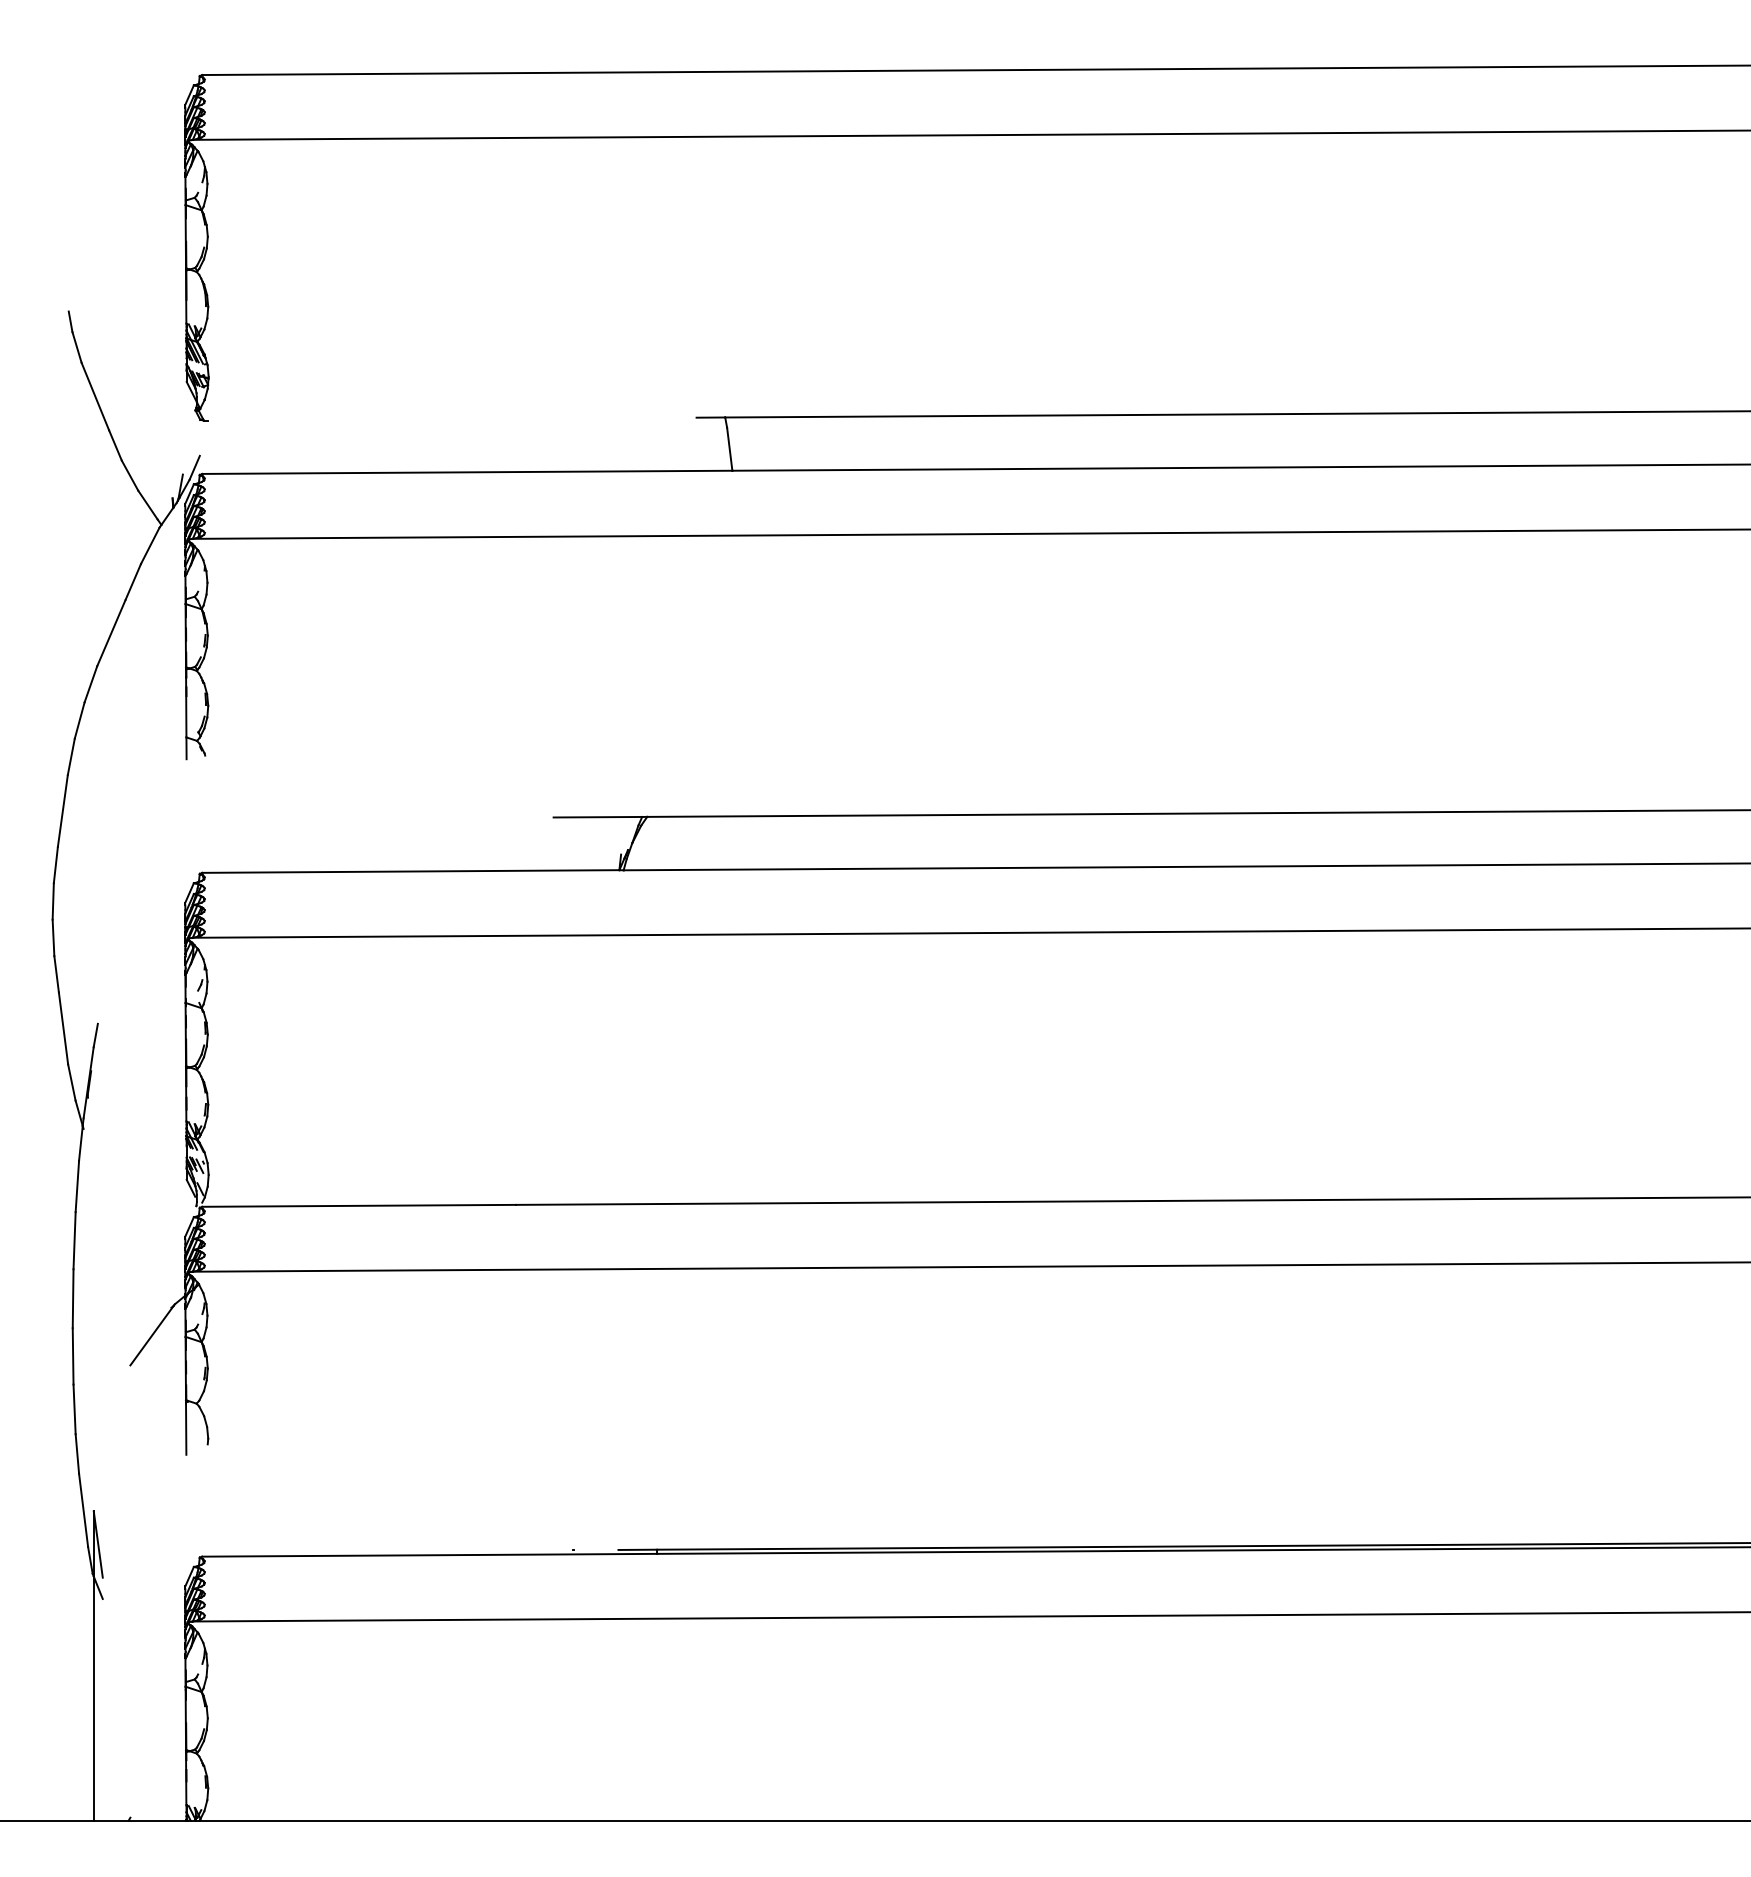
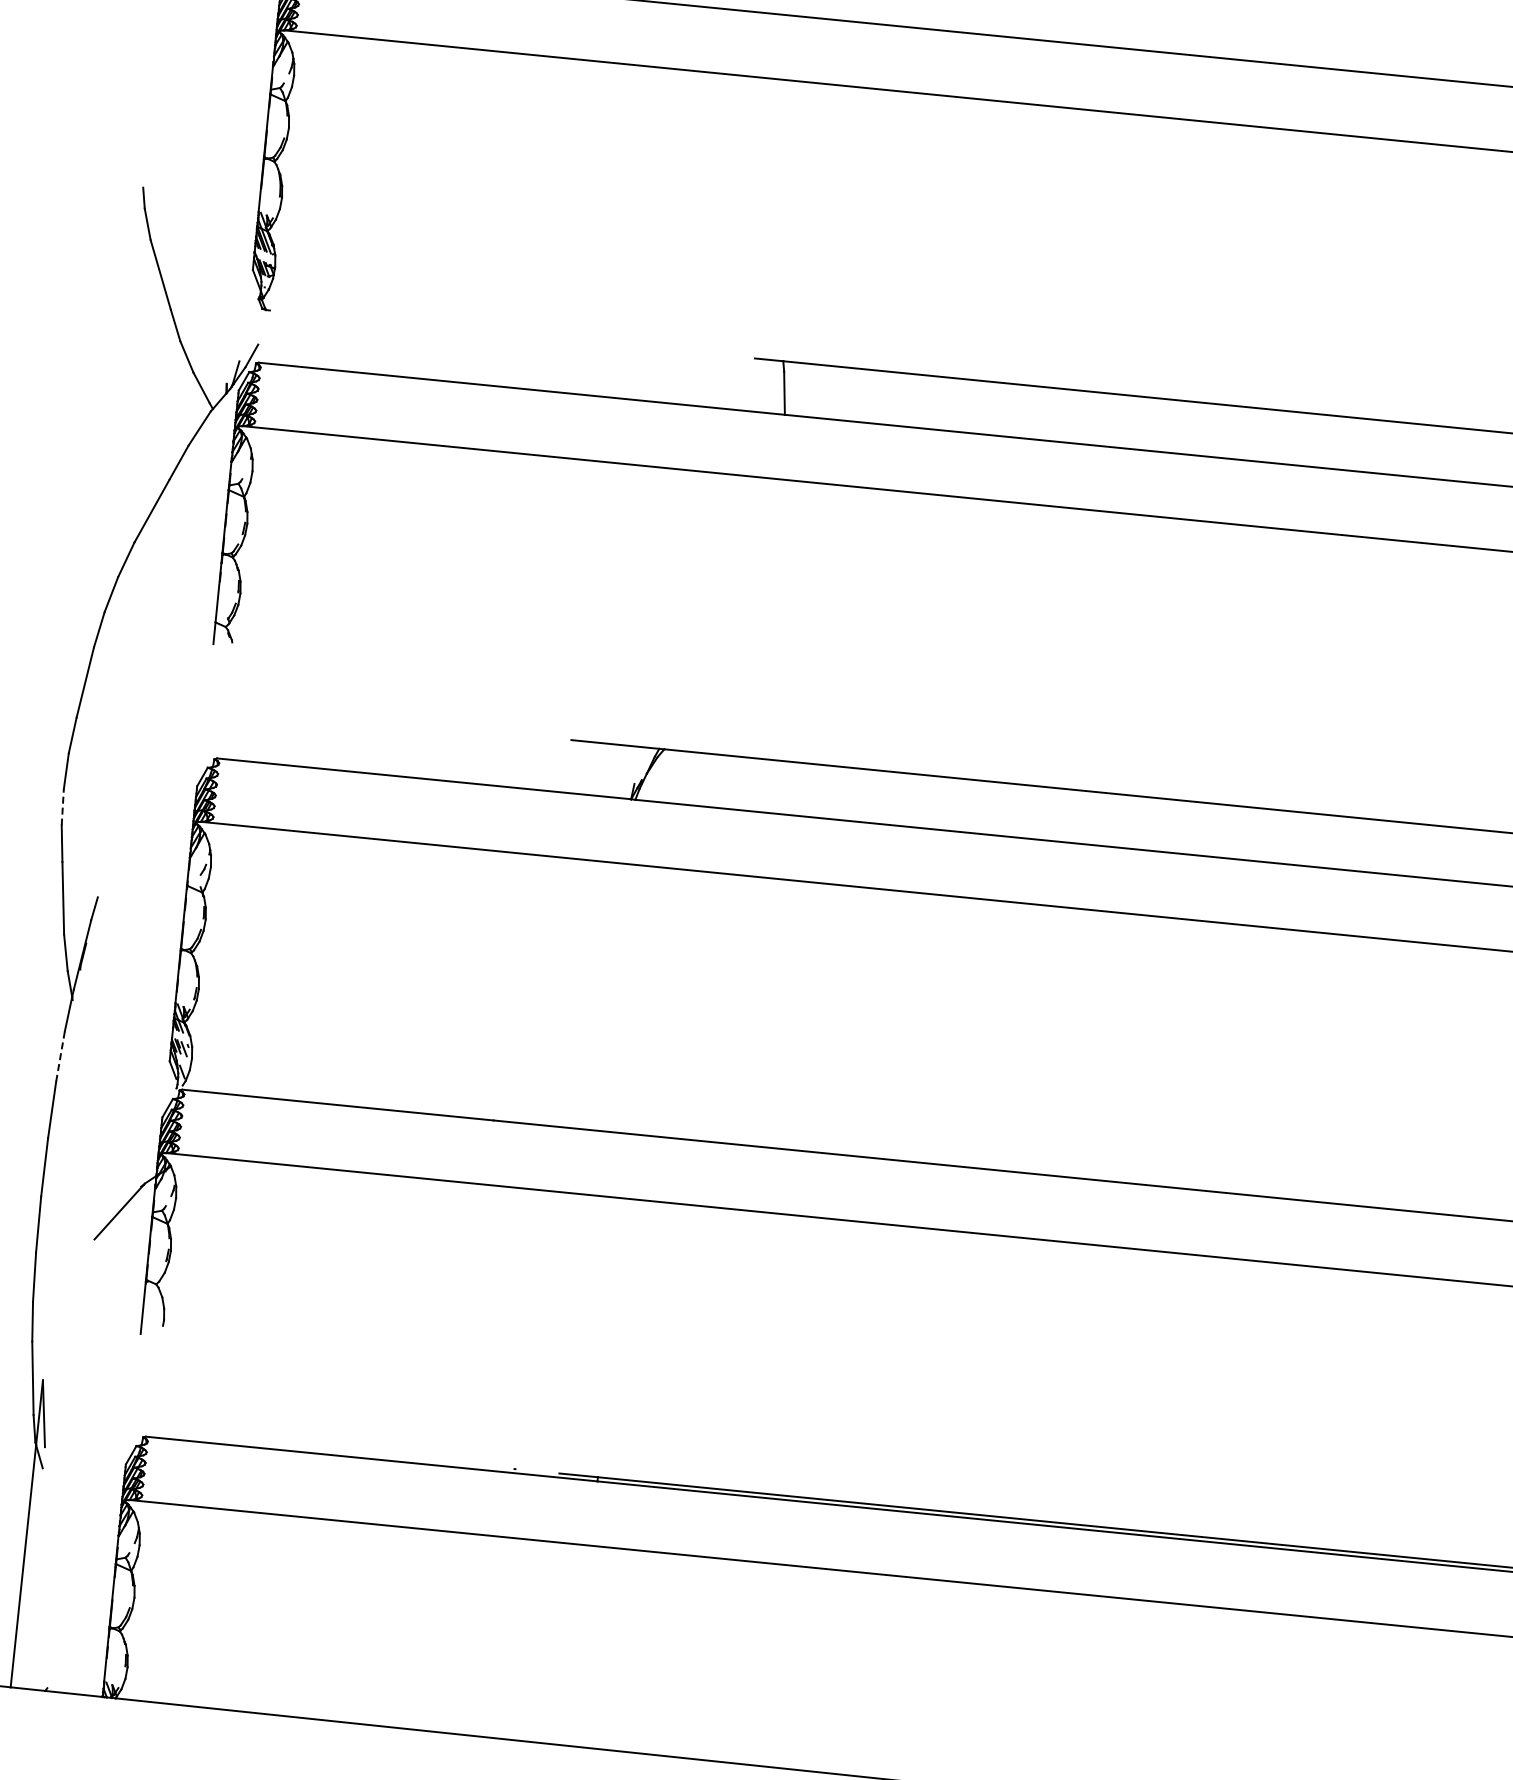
line: (53, 937) -> (62, 807), solid -> dashed
line: (77, 1186) -> (60, 1056), solid -> dashed

